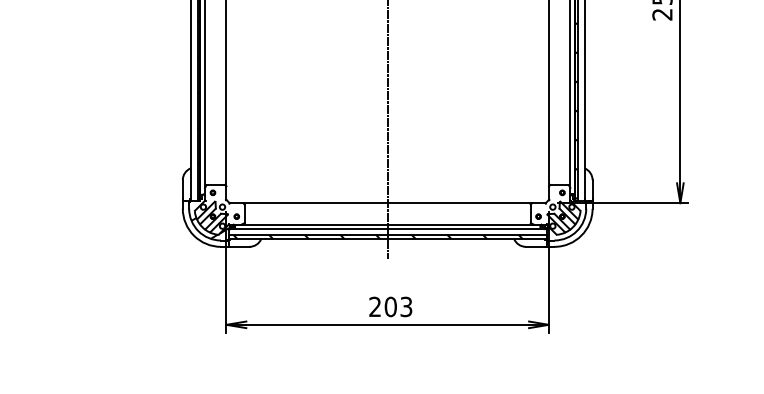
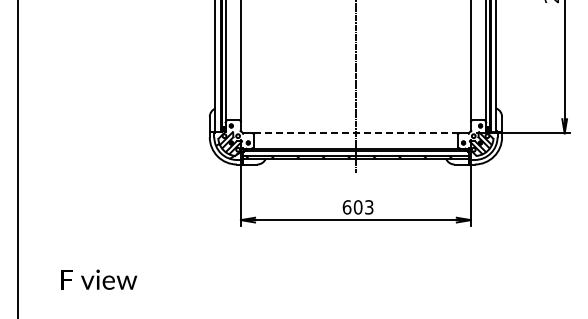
line: (387, 203) -> (355, 133), solid -> dashed
text: (374, 307) -> (346, 207), 203 -> 603

